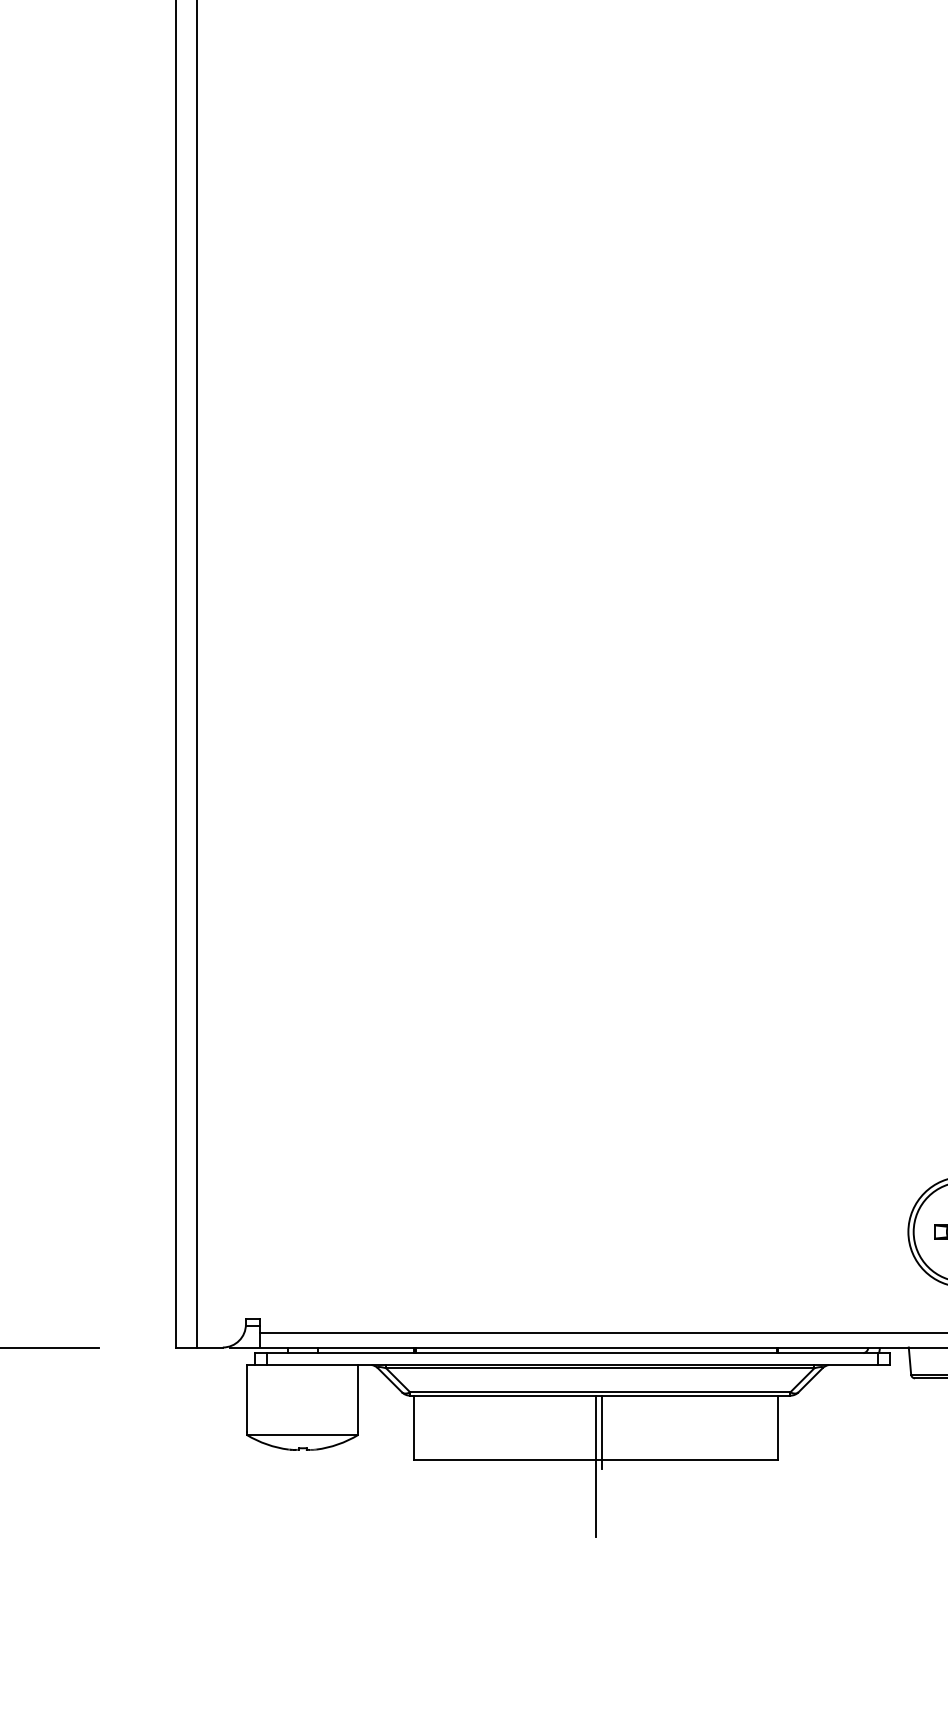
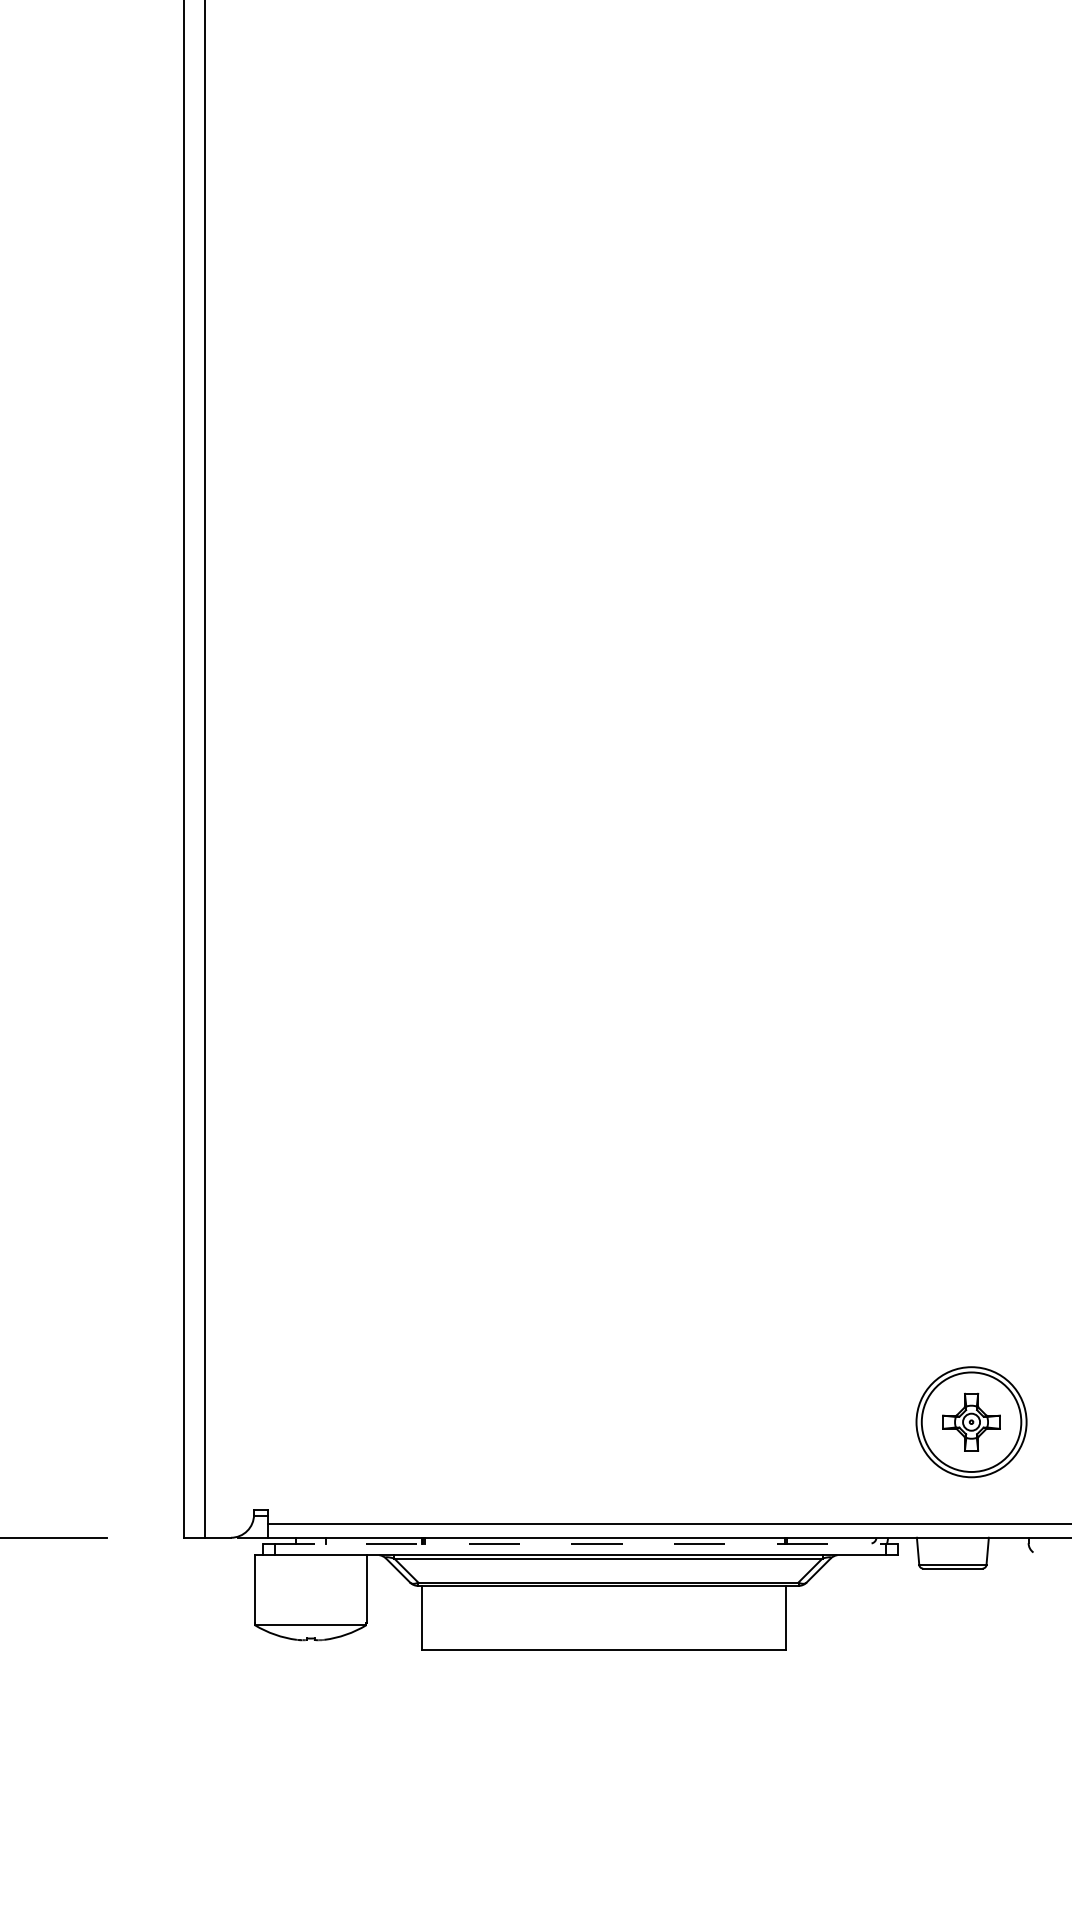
line: (572, 1353) -> (580, 1543), solid -> dashed
line: (602, 1432) -> (610, 1622), removed
line: (595, 1465) -> (603, 1655), removed

